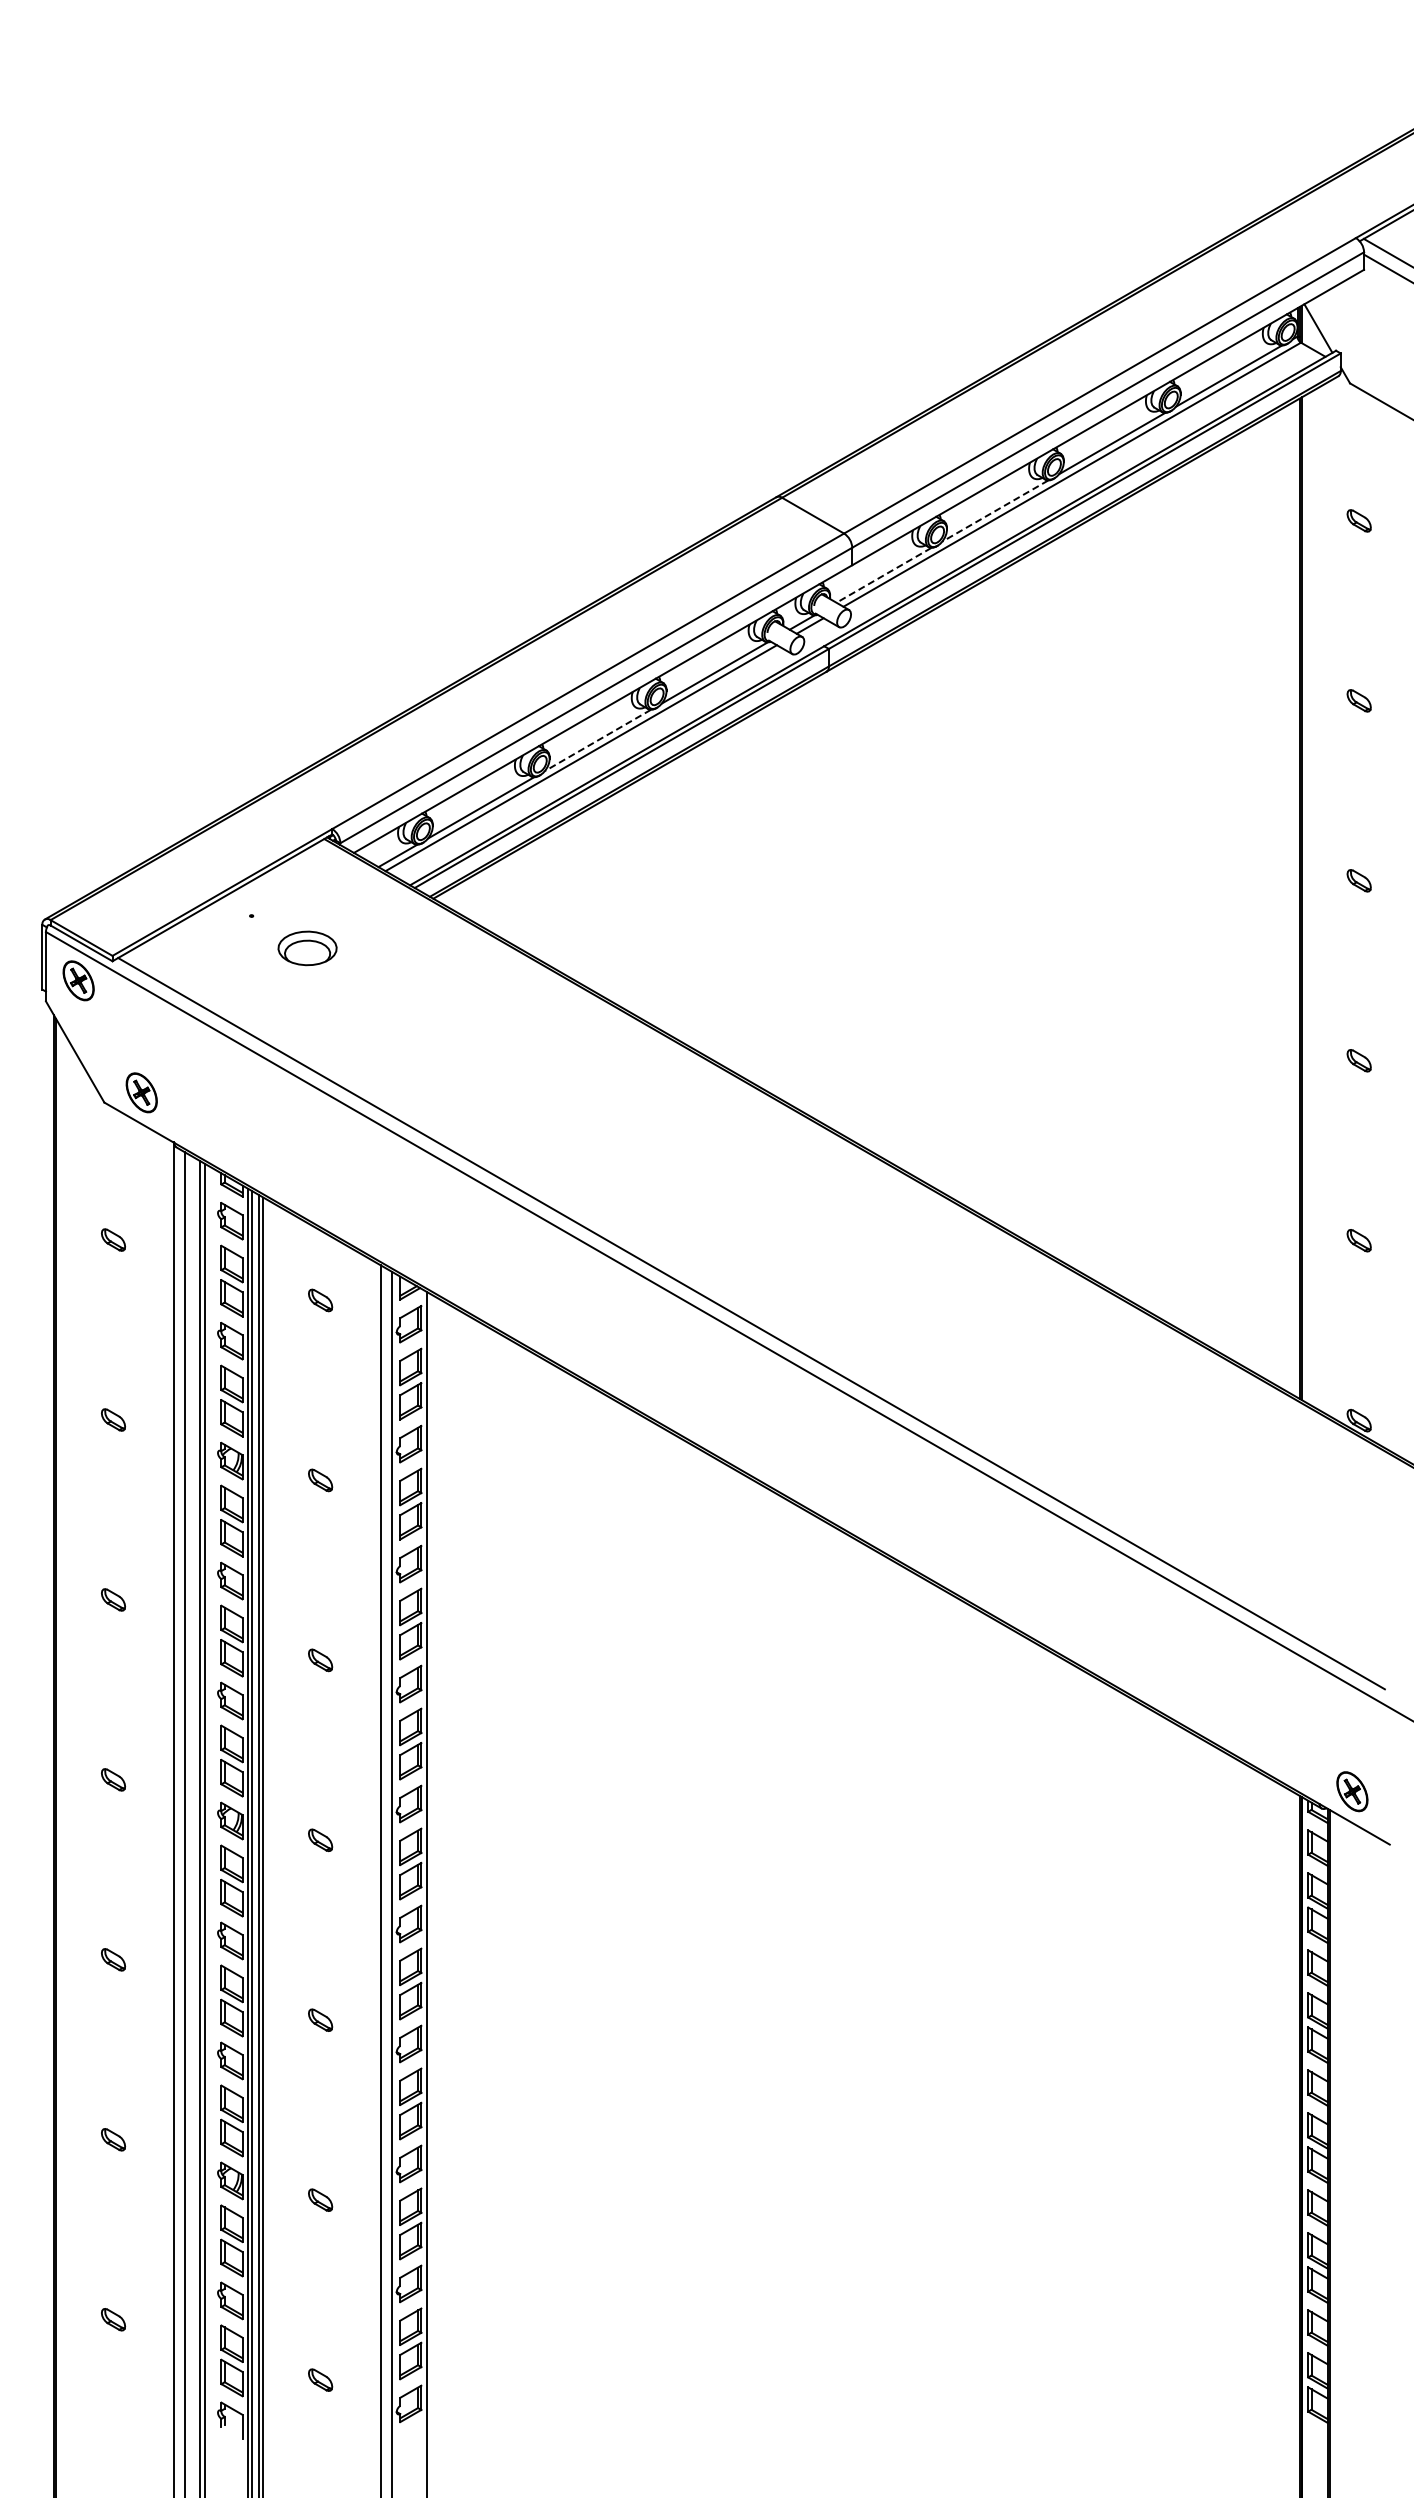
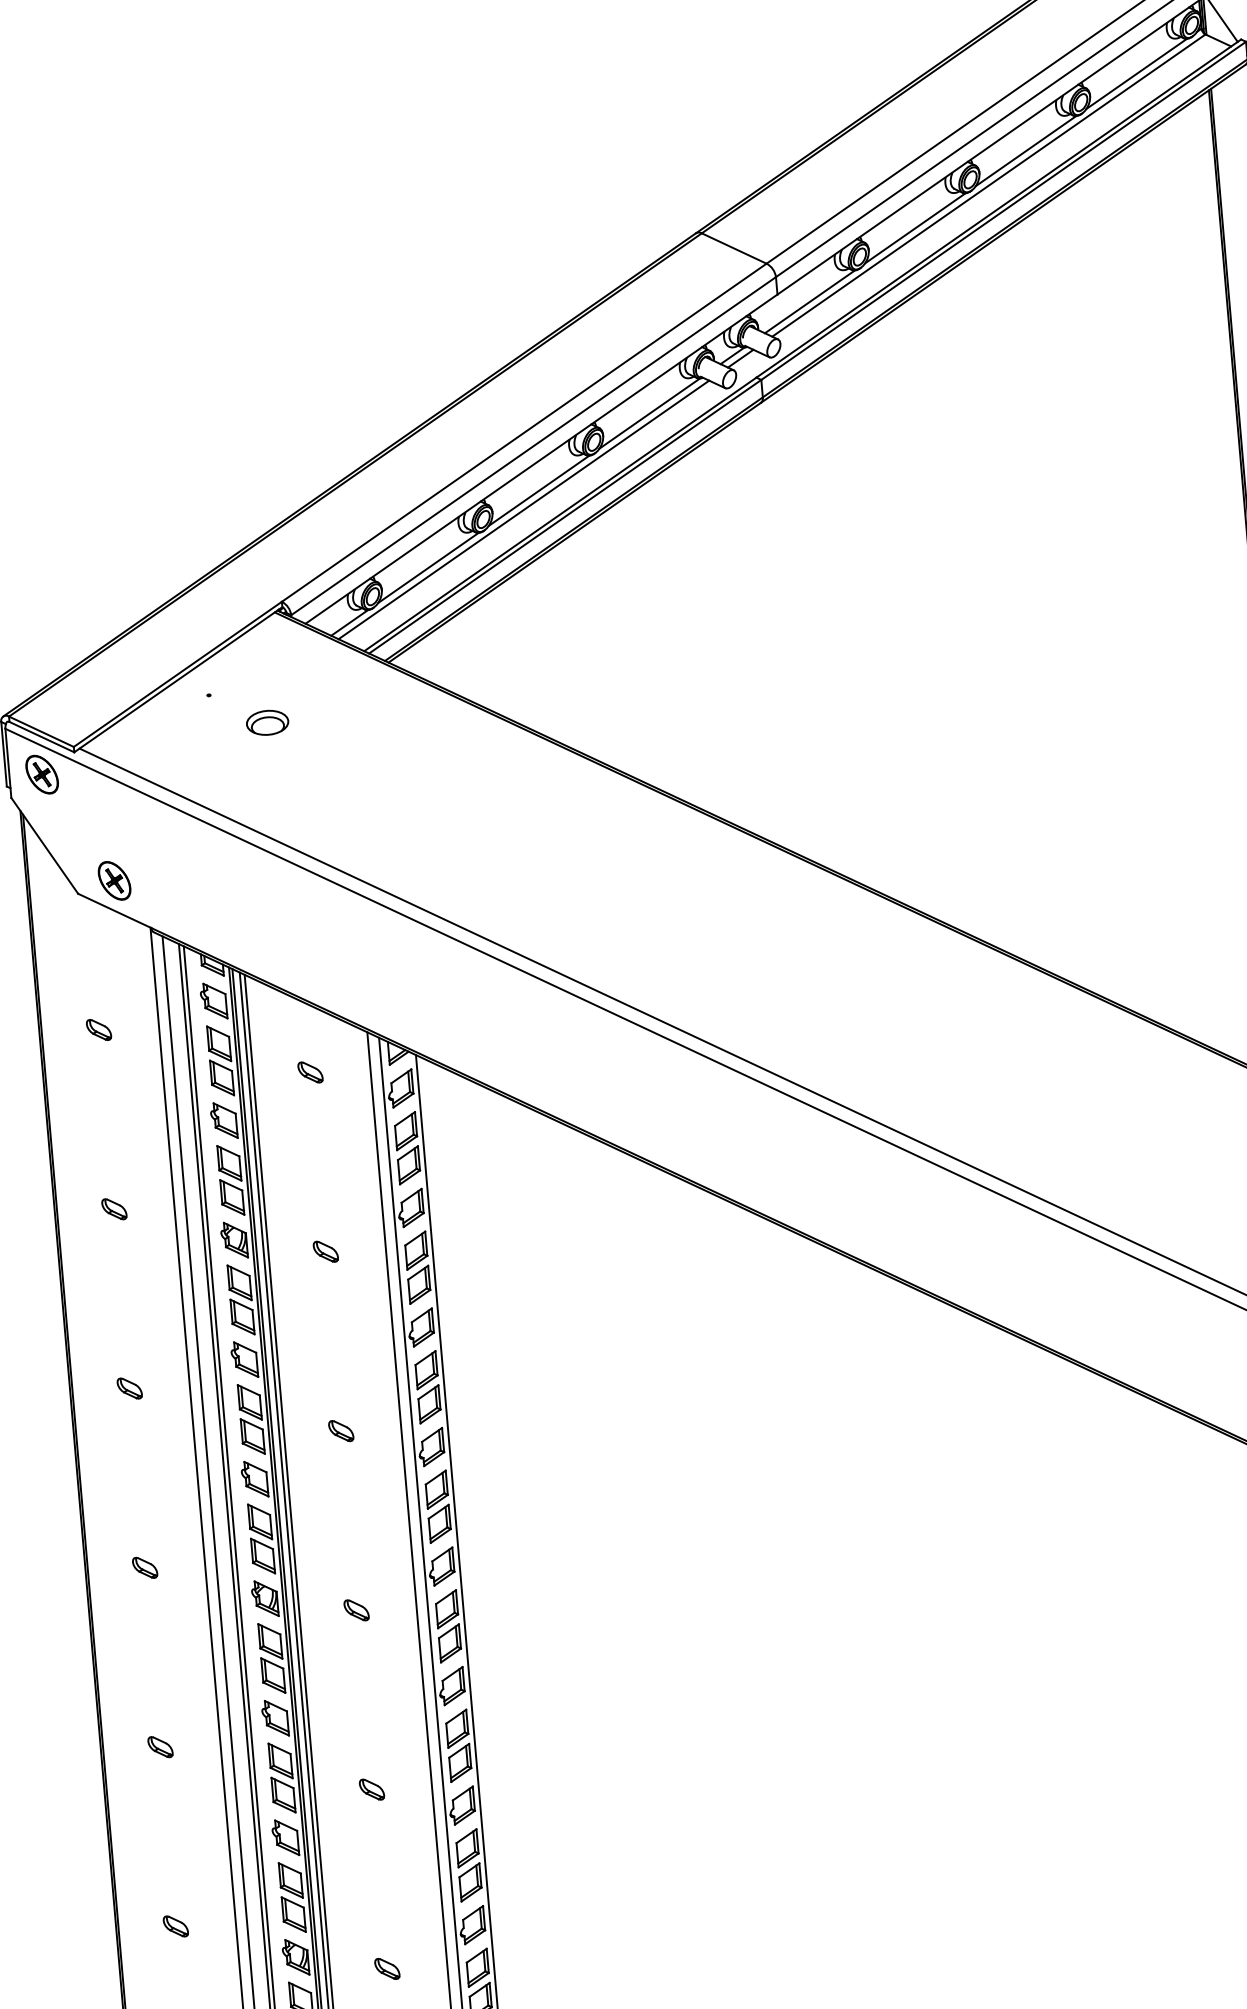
line: (994, 511) -> (914, 228), dashed -> solid
line: (883, 575) -> (809, 302), dashed -> solid
line: (597, 740) -> (538, 490), dashed -> solid
part: (307, 948) -> (267, 722), size x0.71

